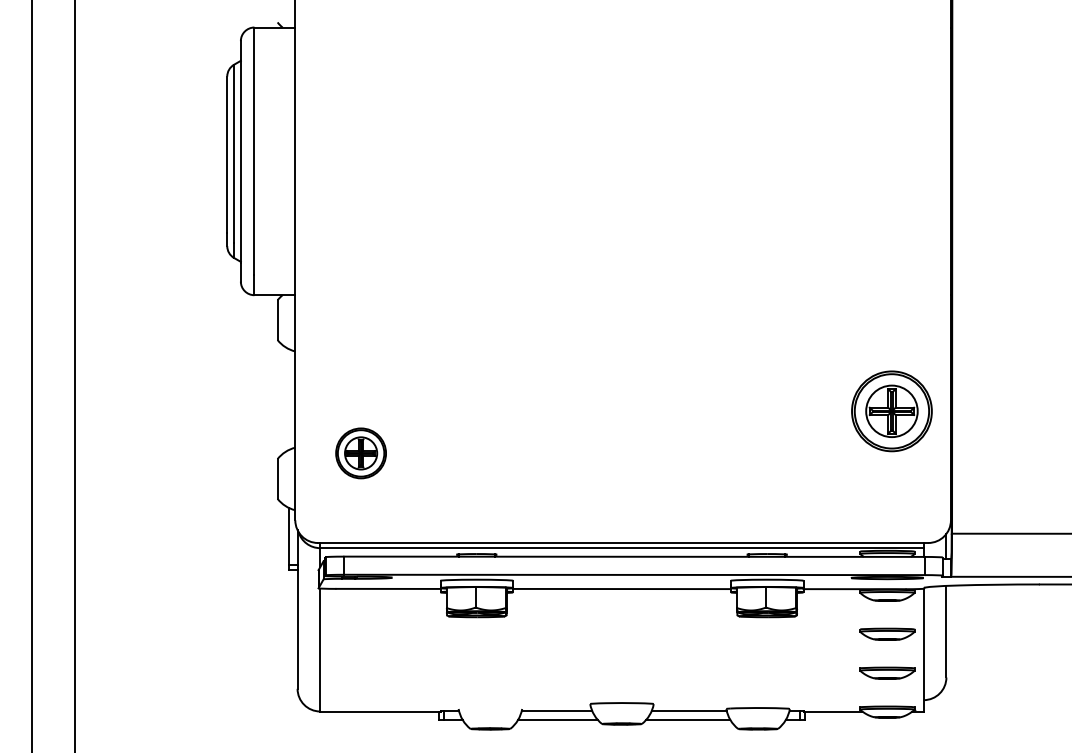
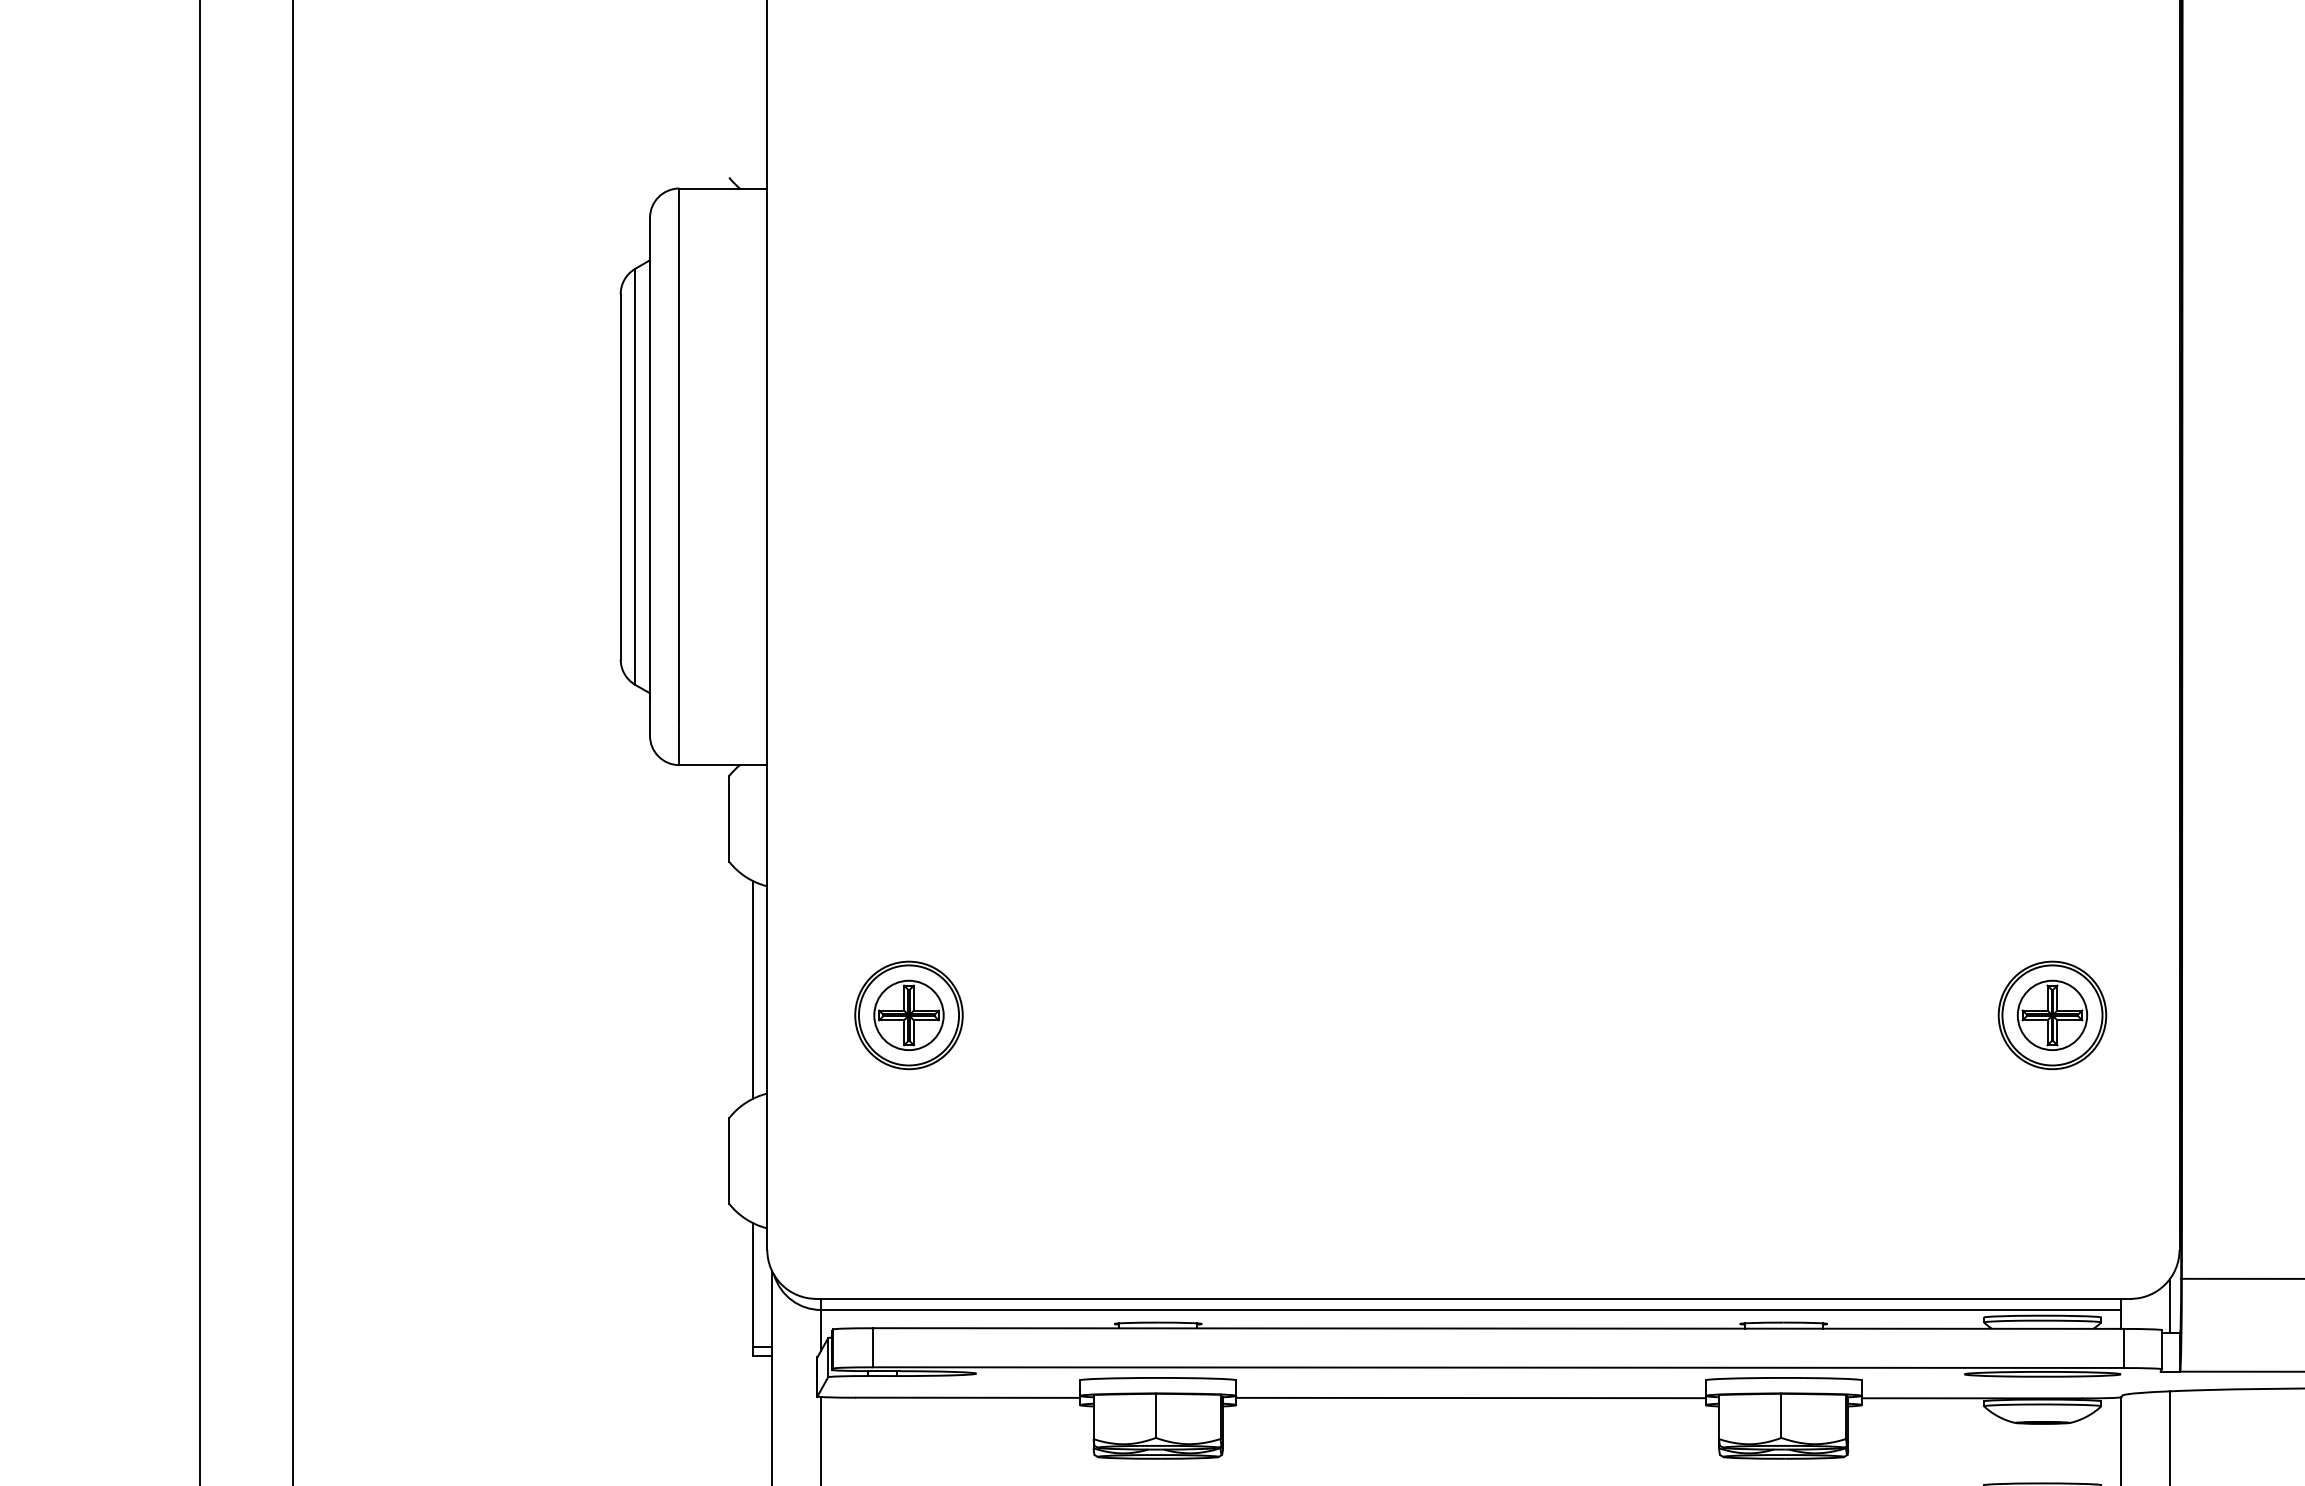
line: (288, 399) -> (752, 989), added
part: (891, 411) -> (2051, 1015), size x0.62
part: (360, 453) -> (907, 1015), moved

